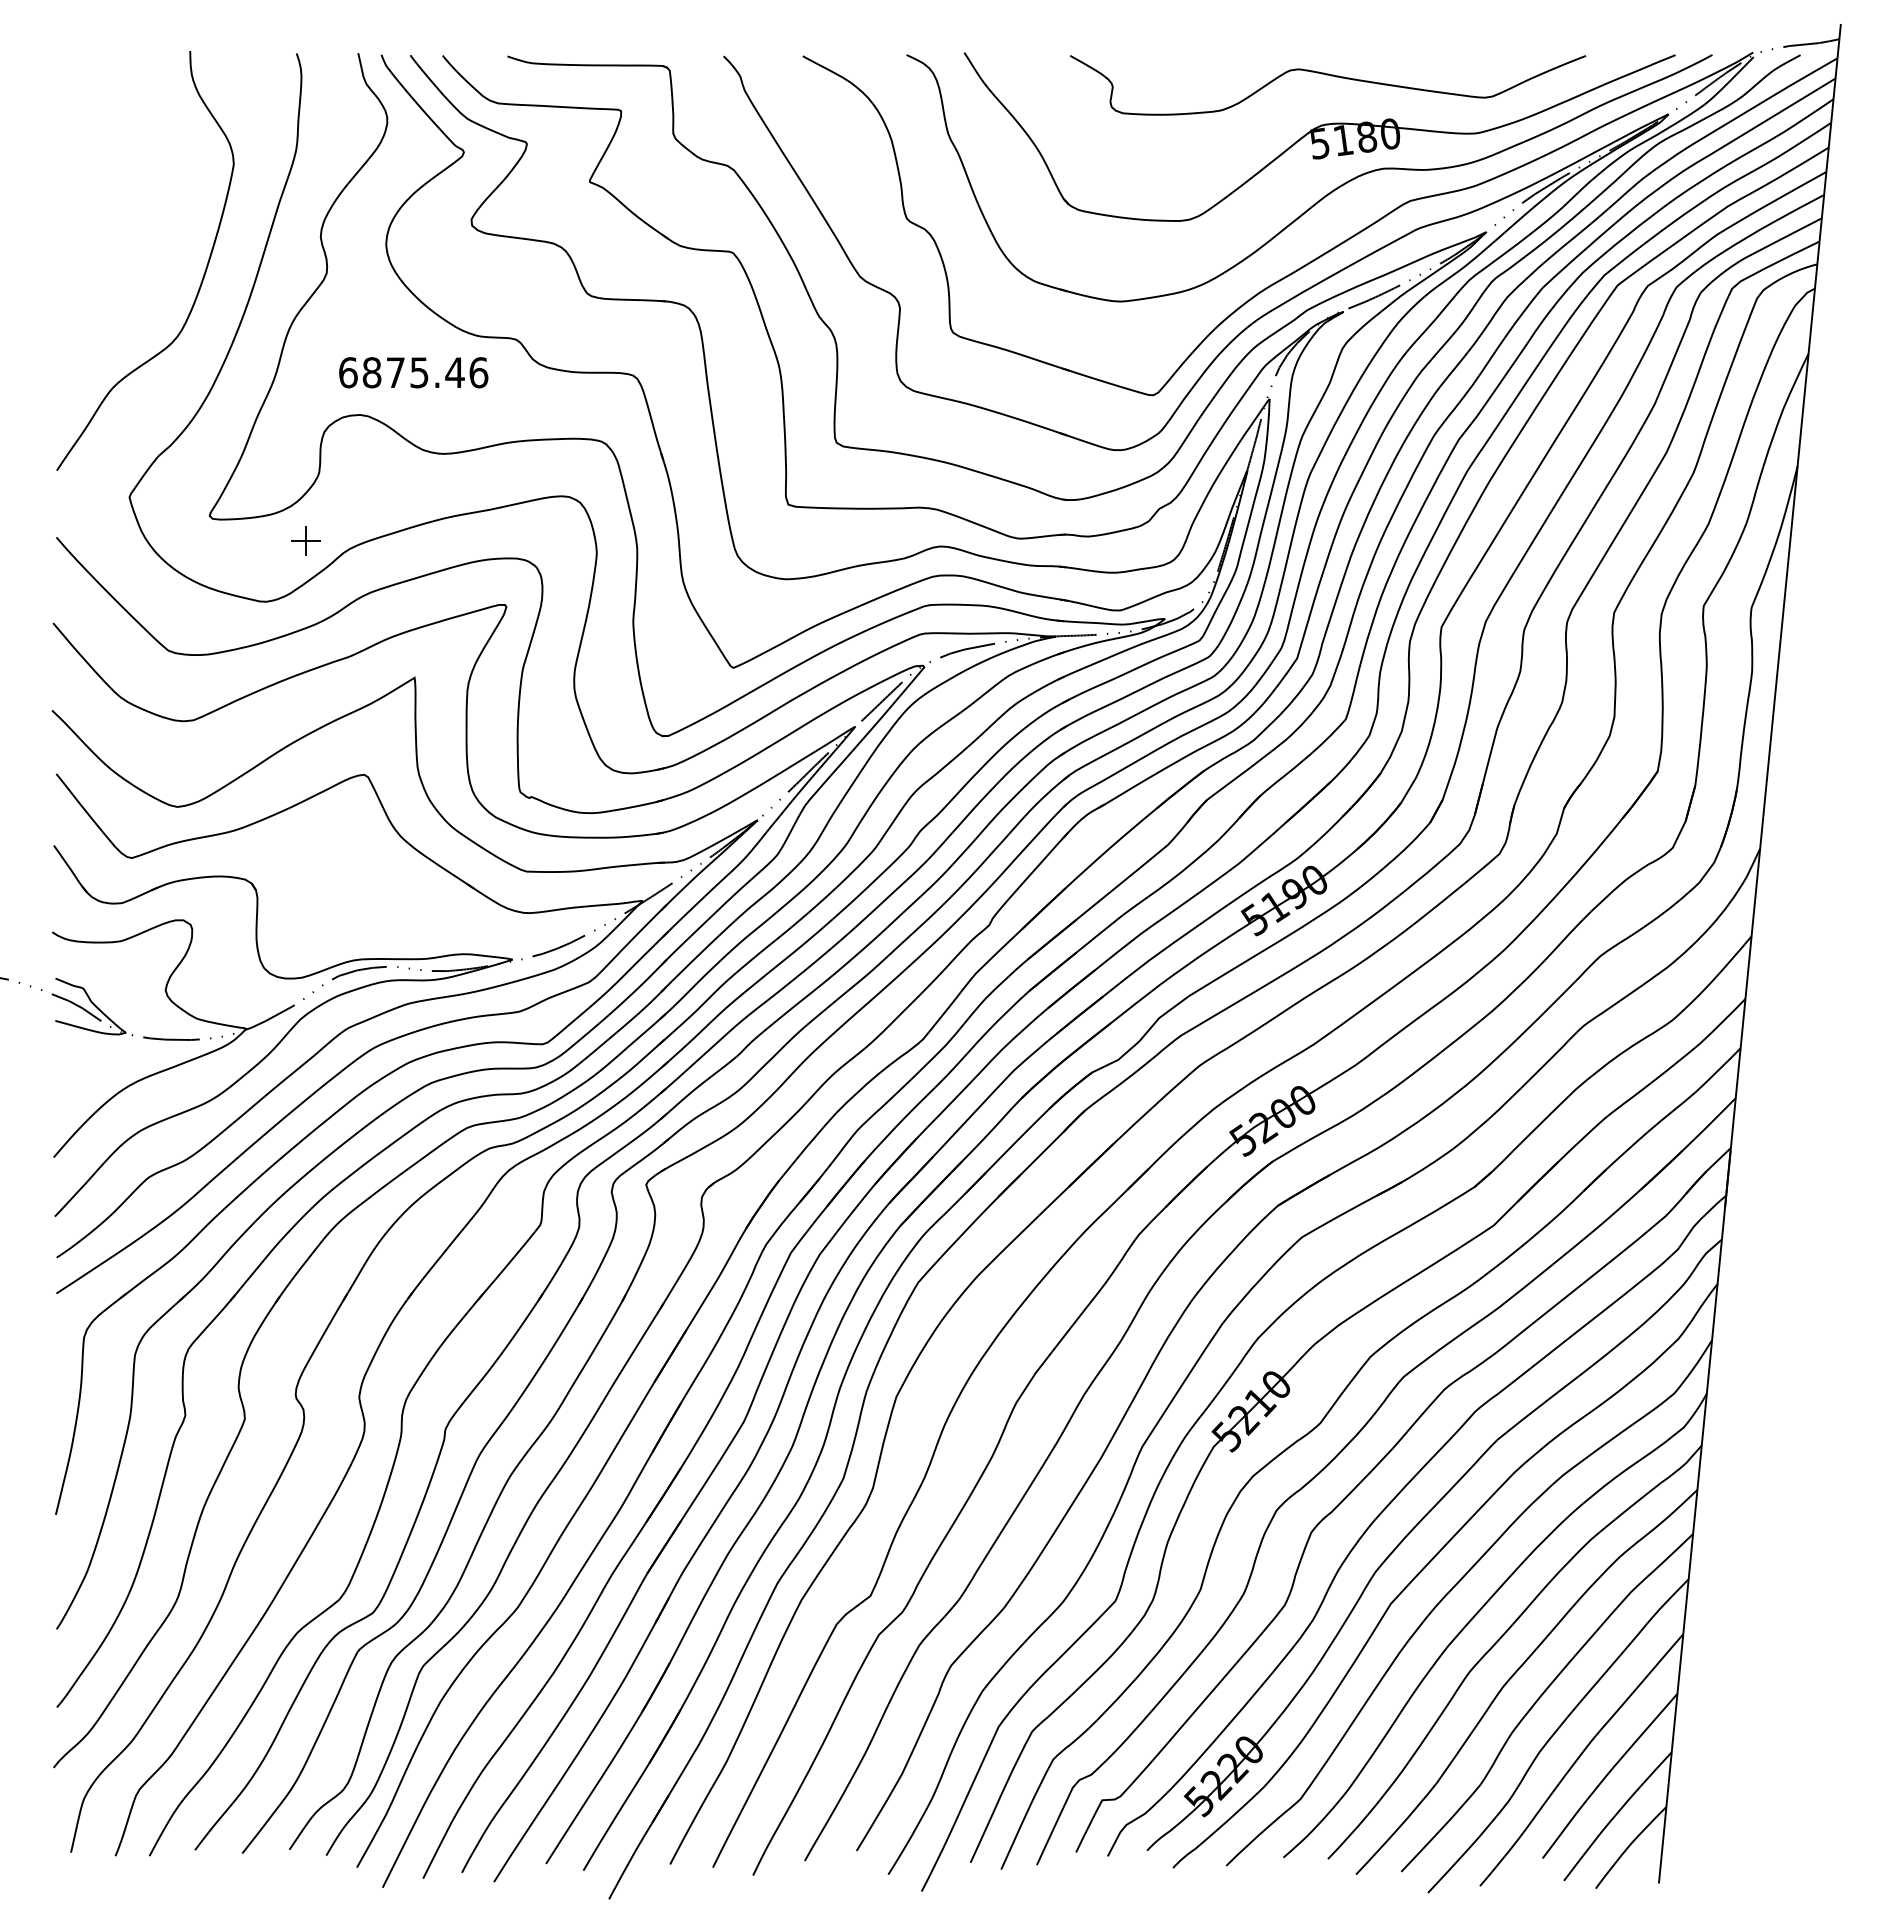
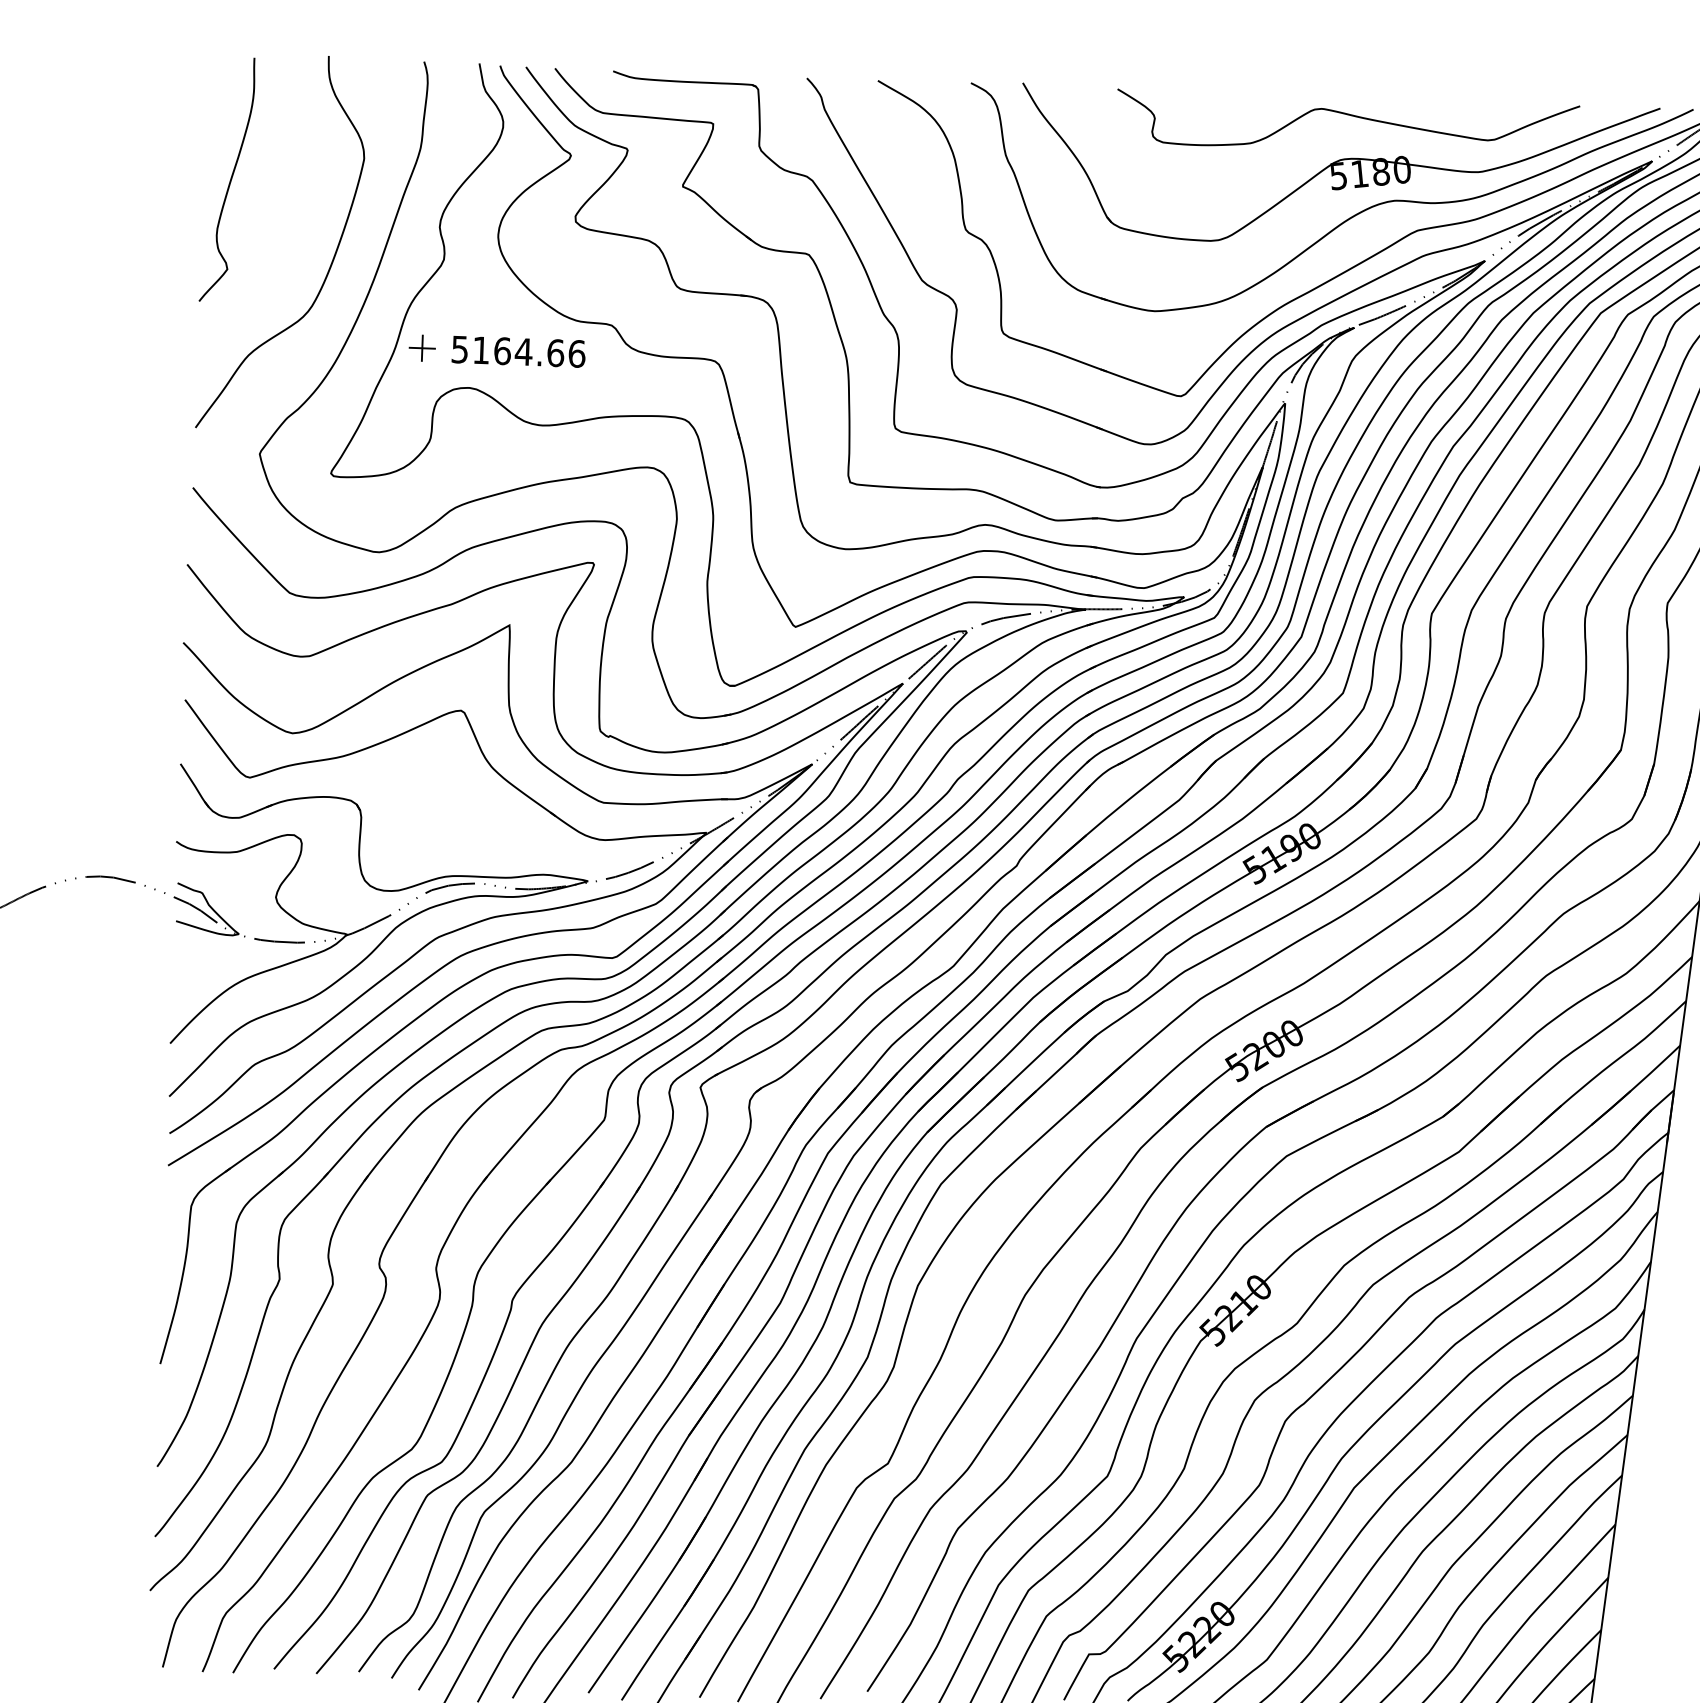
curve: (85, 192) -> (230, 179), added
text: (401, 372) -> (507, 351), 6875.46 -> 5164.66
part: (305, 540) -> (421, 348), moved

